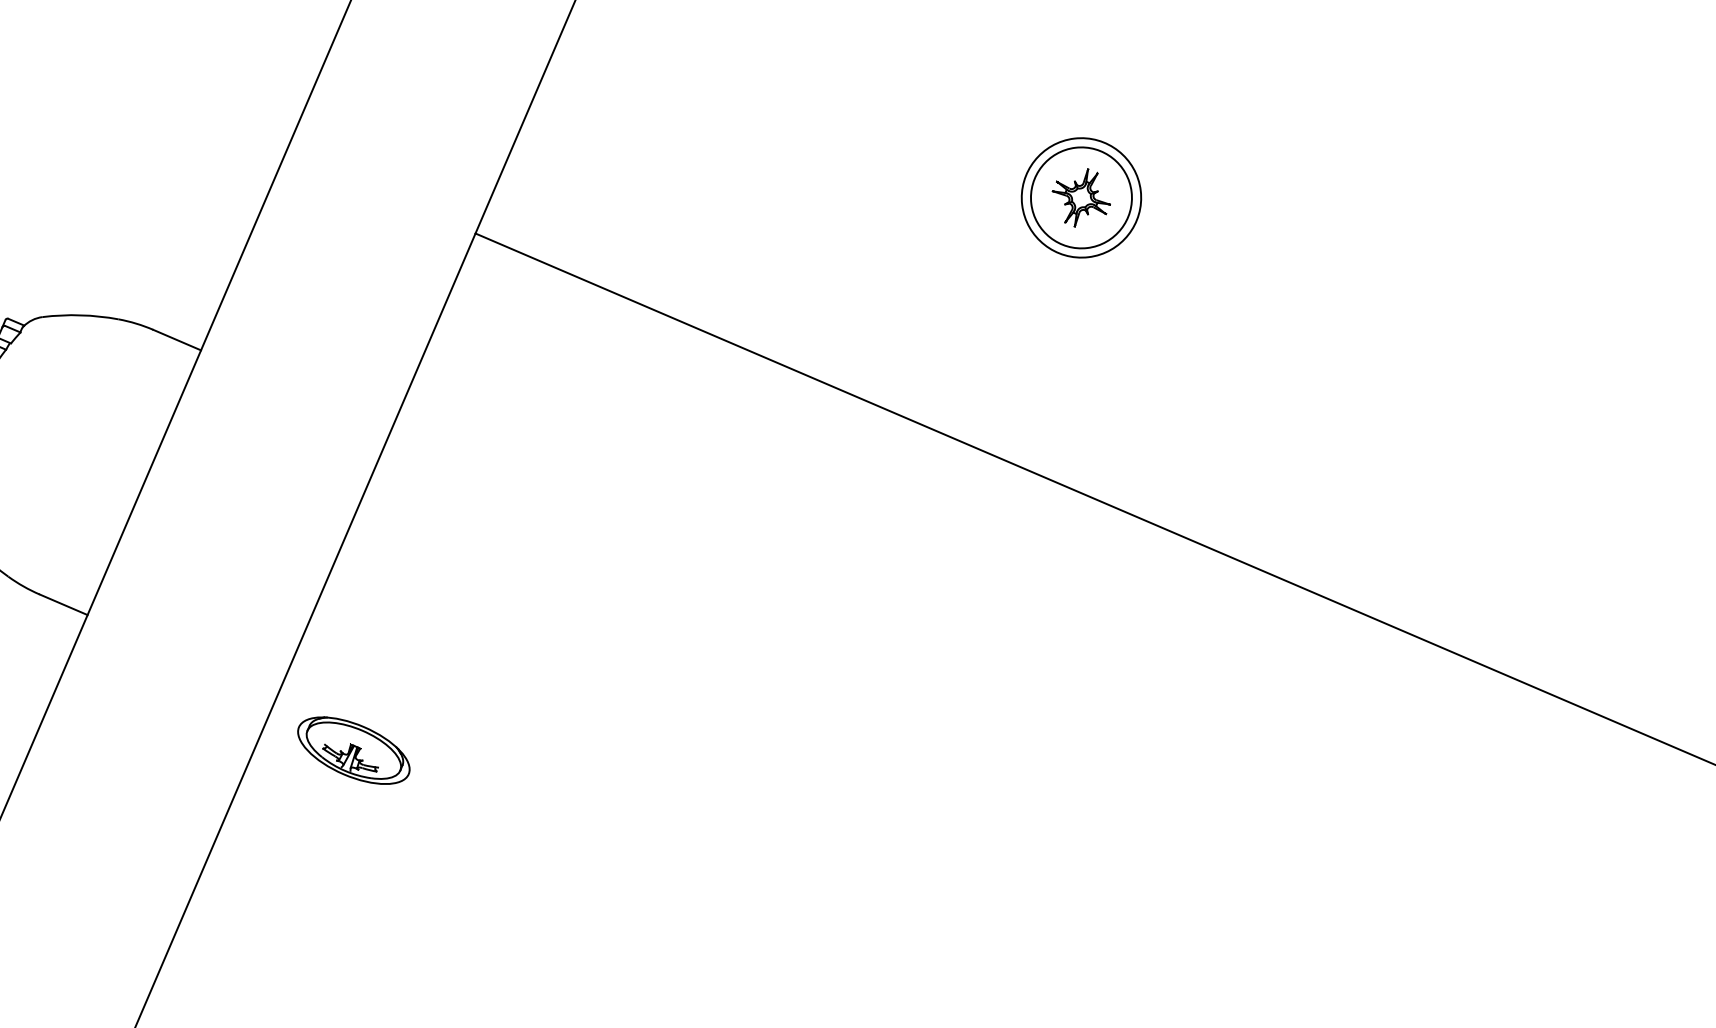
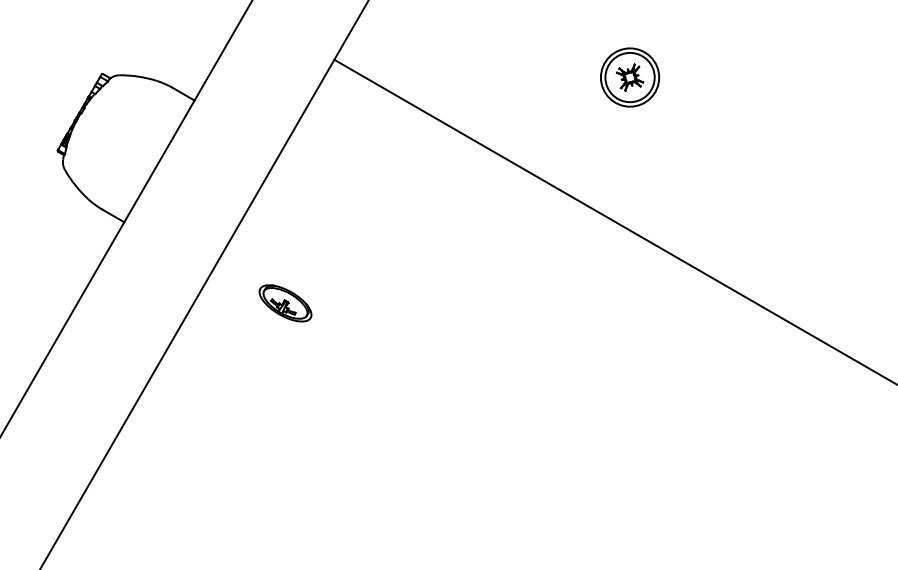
part: (353, 750) -> (285, 303), moved

